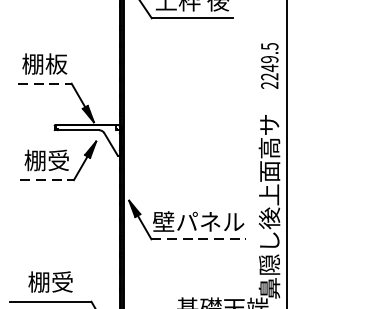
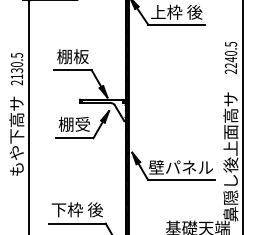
text: (270, 59) -> (231, 53), 2249.5 -> 2240.5
line: (45, 83) -> (73, 70), dashed -> solid
line: (46, 180) -> (74, 138), dashed -> solid
line: (199, 238) -> (181, 179), dashed -> solid
text: (49, 281) -> (76, 209), 棚受 -> 下枠 後

